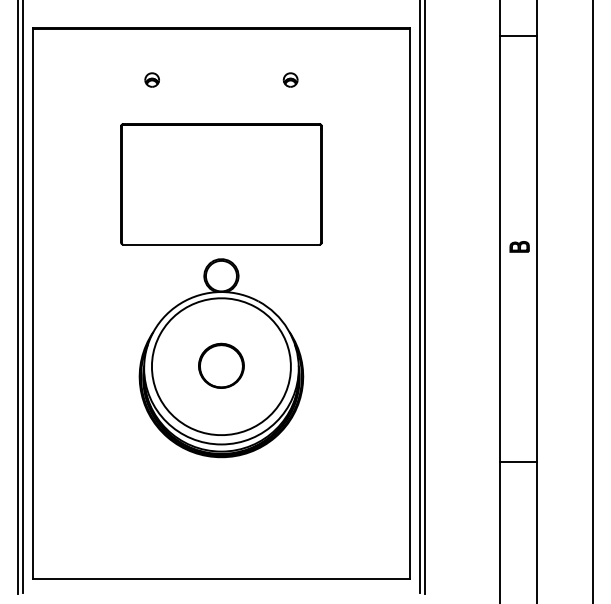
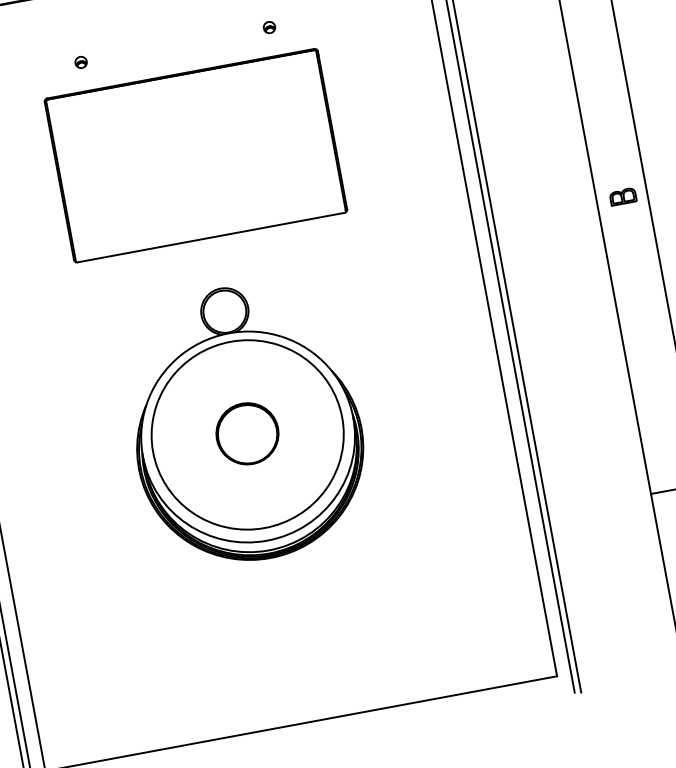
part: (151, 79) -> (80, 61), size x0.6
part: (290, 79) -> (269, 26), size x0.6
part: (221, 184) -> (196, 155), moved

